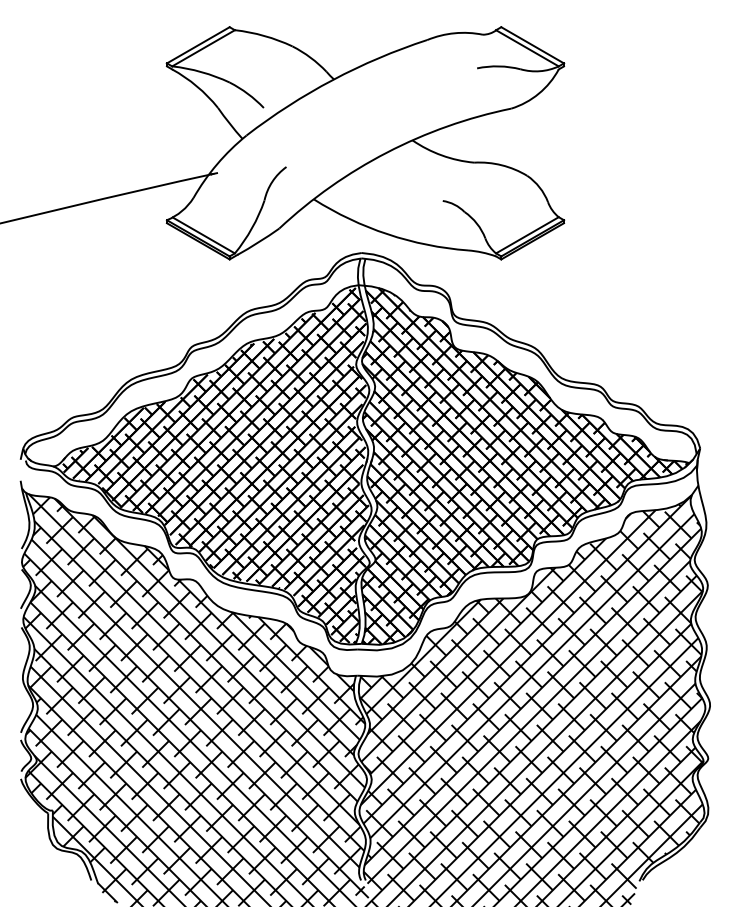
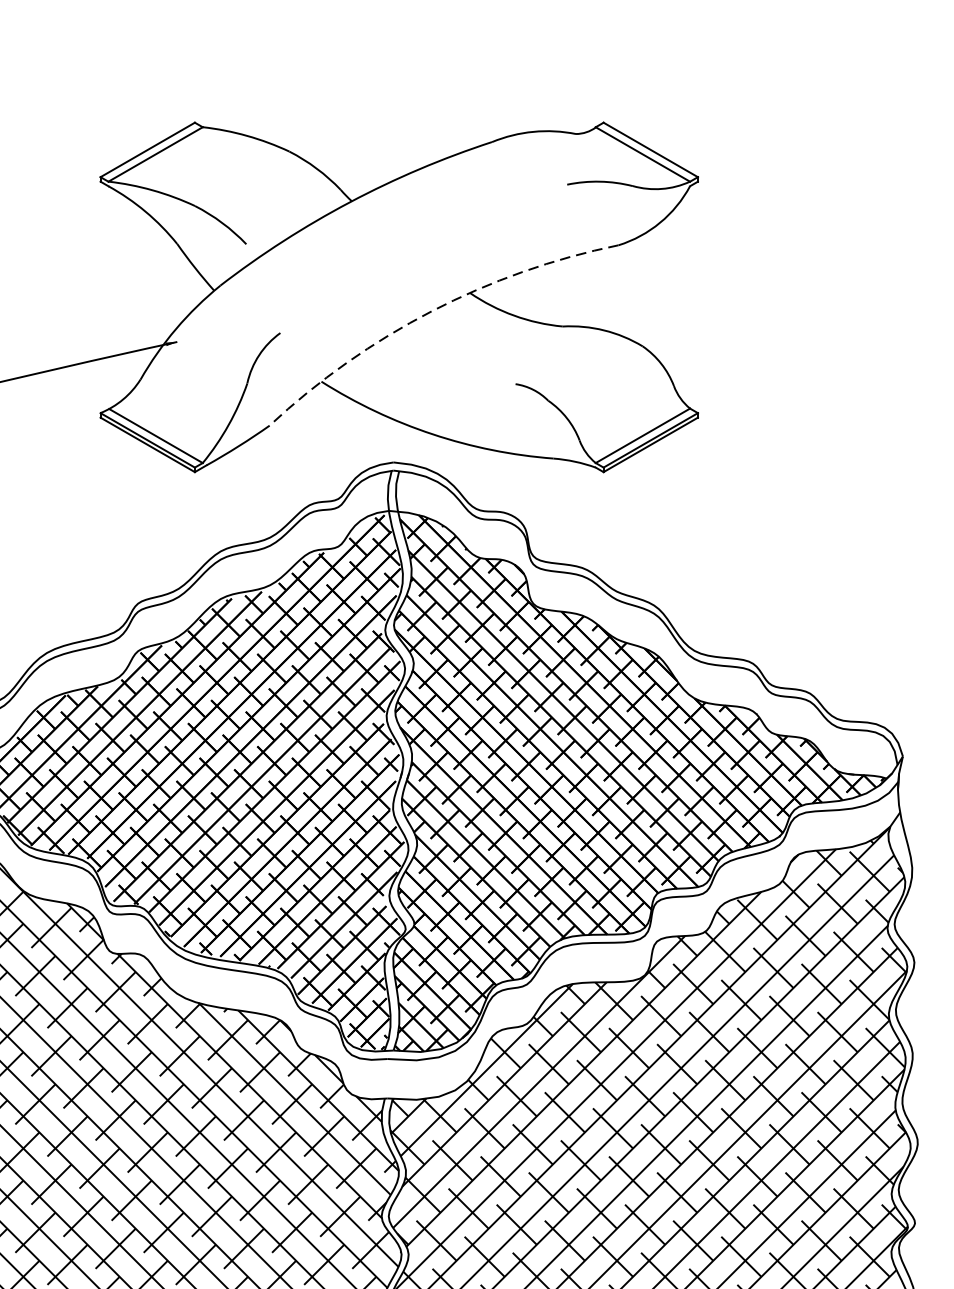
arc: (387, 152) -> (432, 311), solid -> dashed

